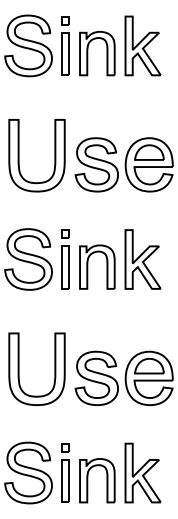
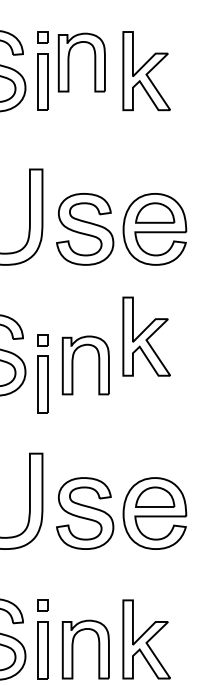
part: (88, 53) -> (70, 62), moved
part: (65, 259) -> (43, 373), moved
part: (142, 259) -> (145, 336), moved

